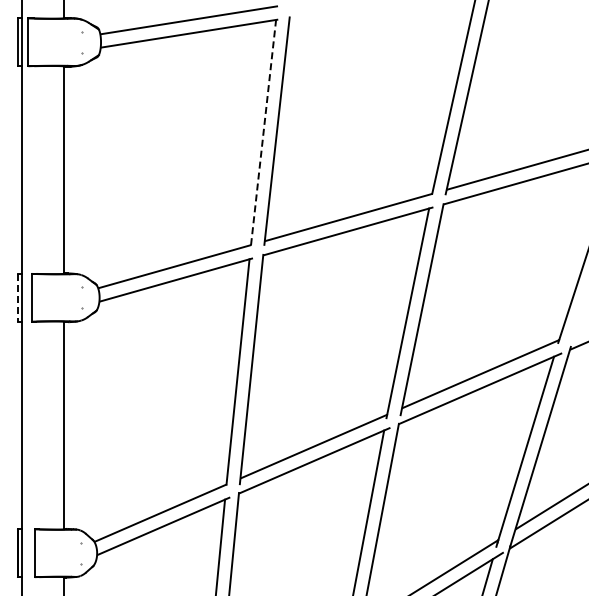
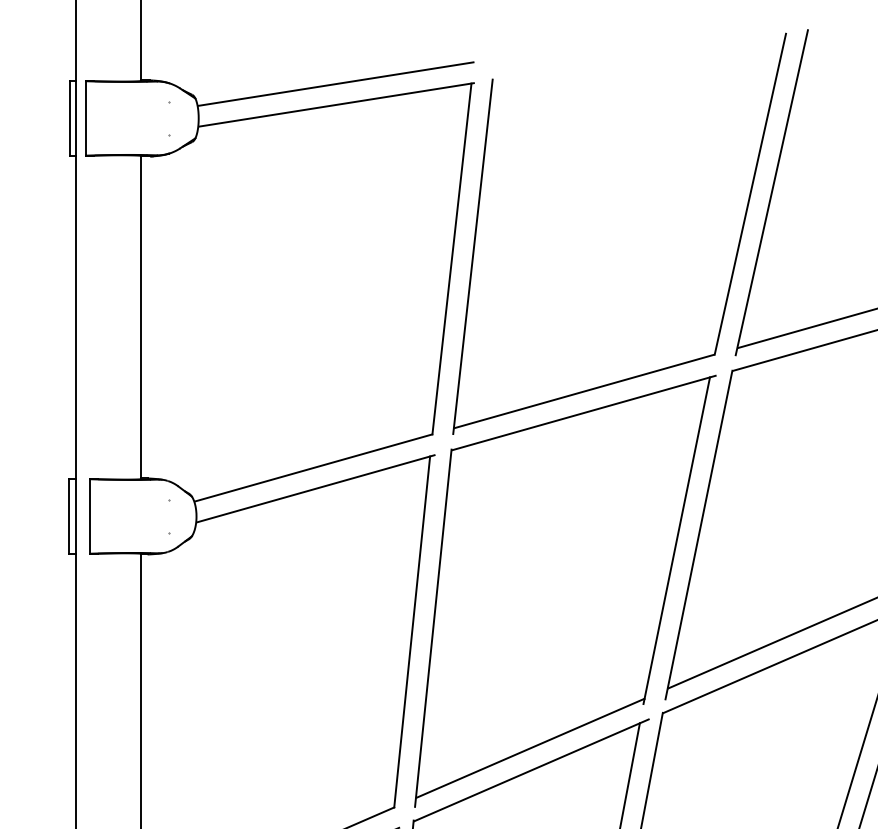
line: (263, 132) -> (451, 258), dashed -> solid
line: (17, 297) -> (68, 516), dashed -> solid

